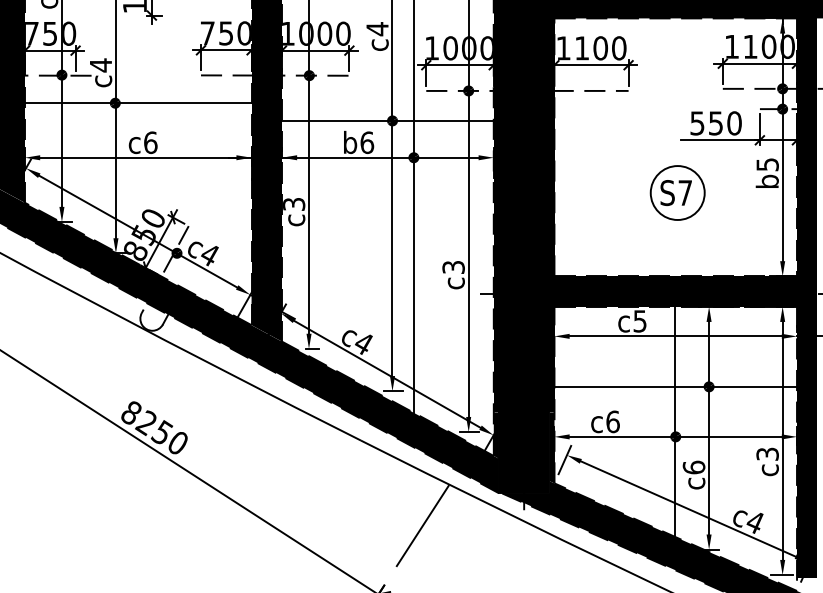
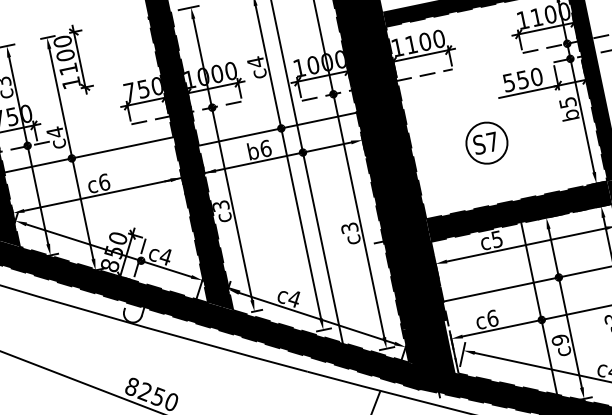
part: (677, 192) -> (486, 142), moved
fill: (551, 447) -> (450, 347), removed
text: (693, 467) -> (559, 340), c6 -> c9

